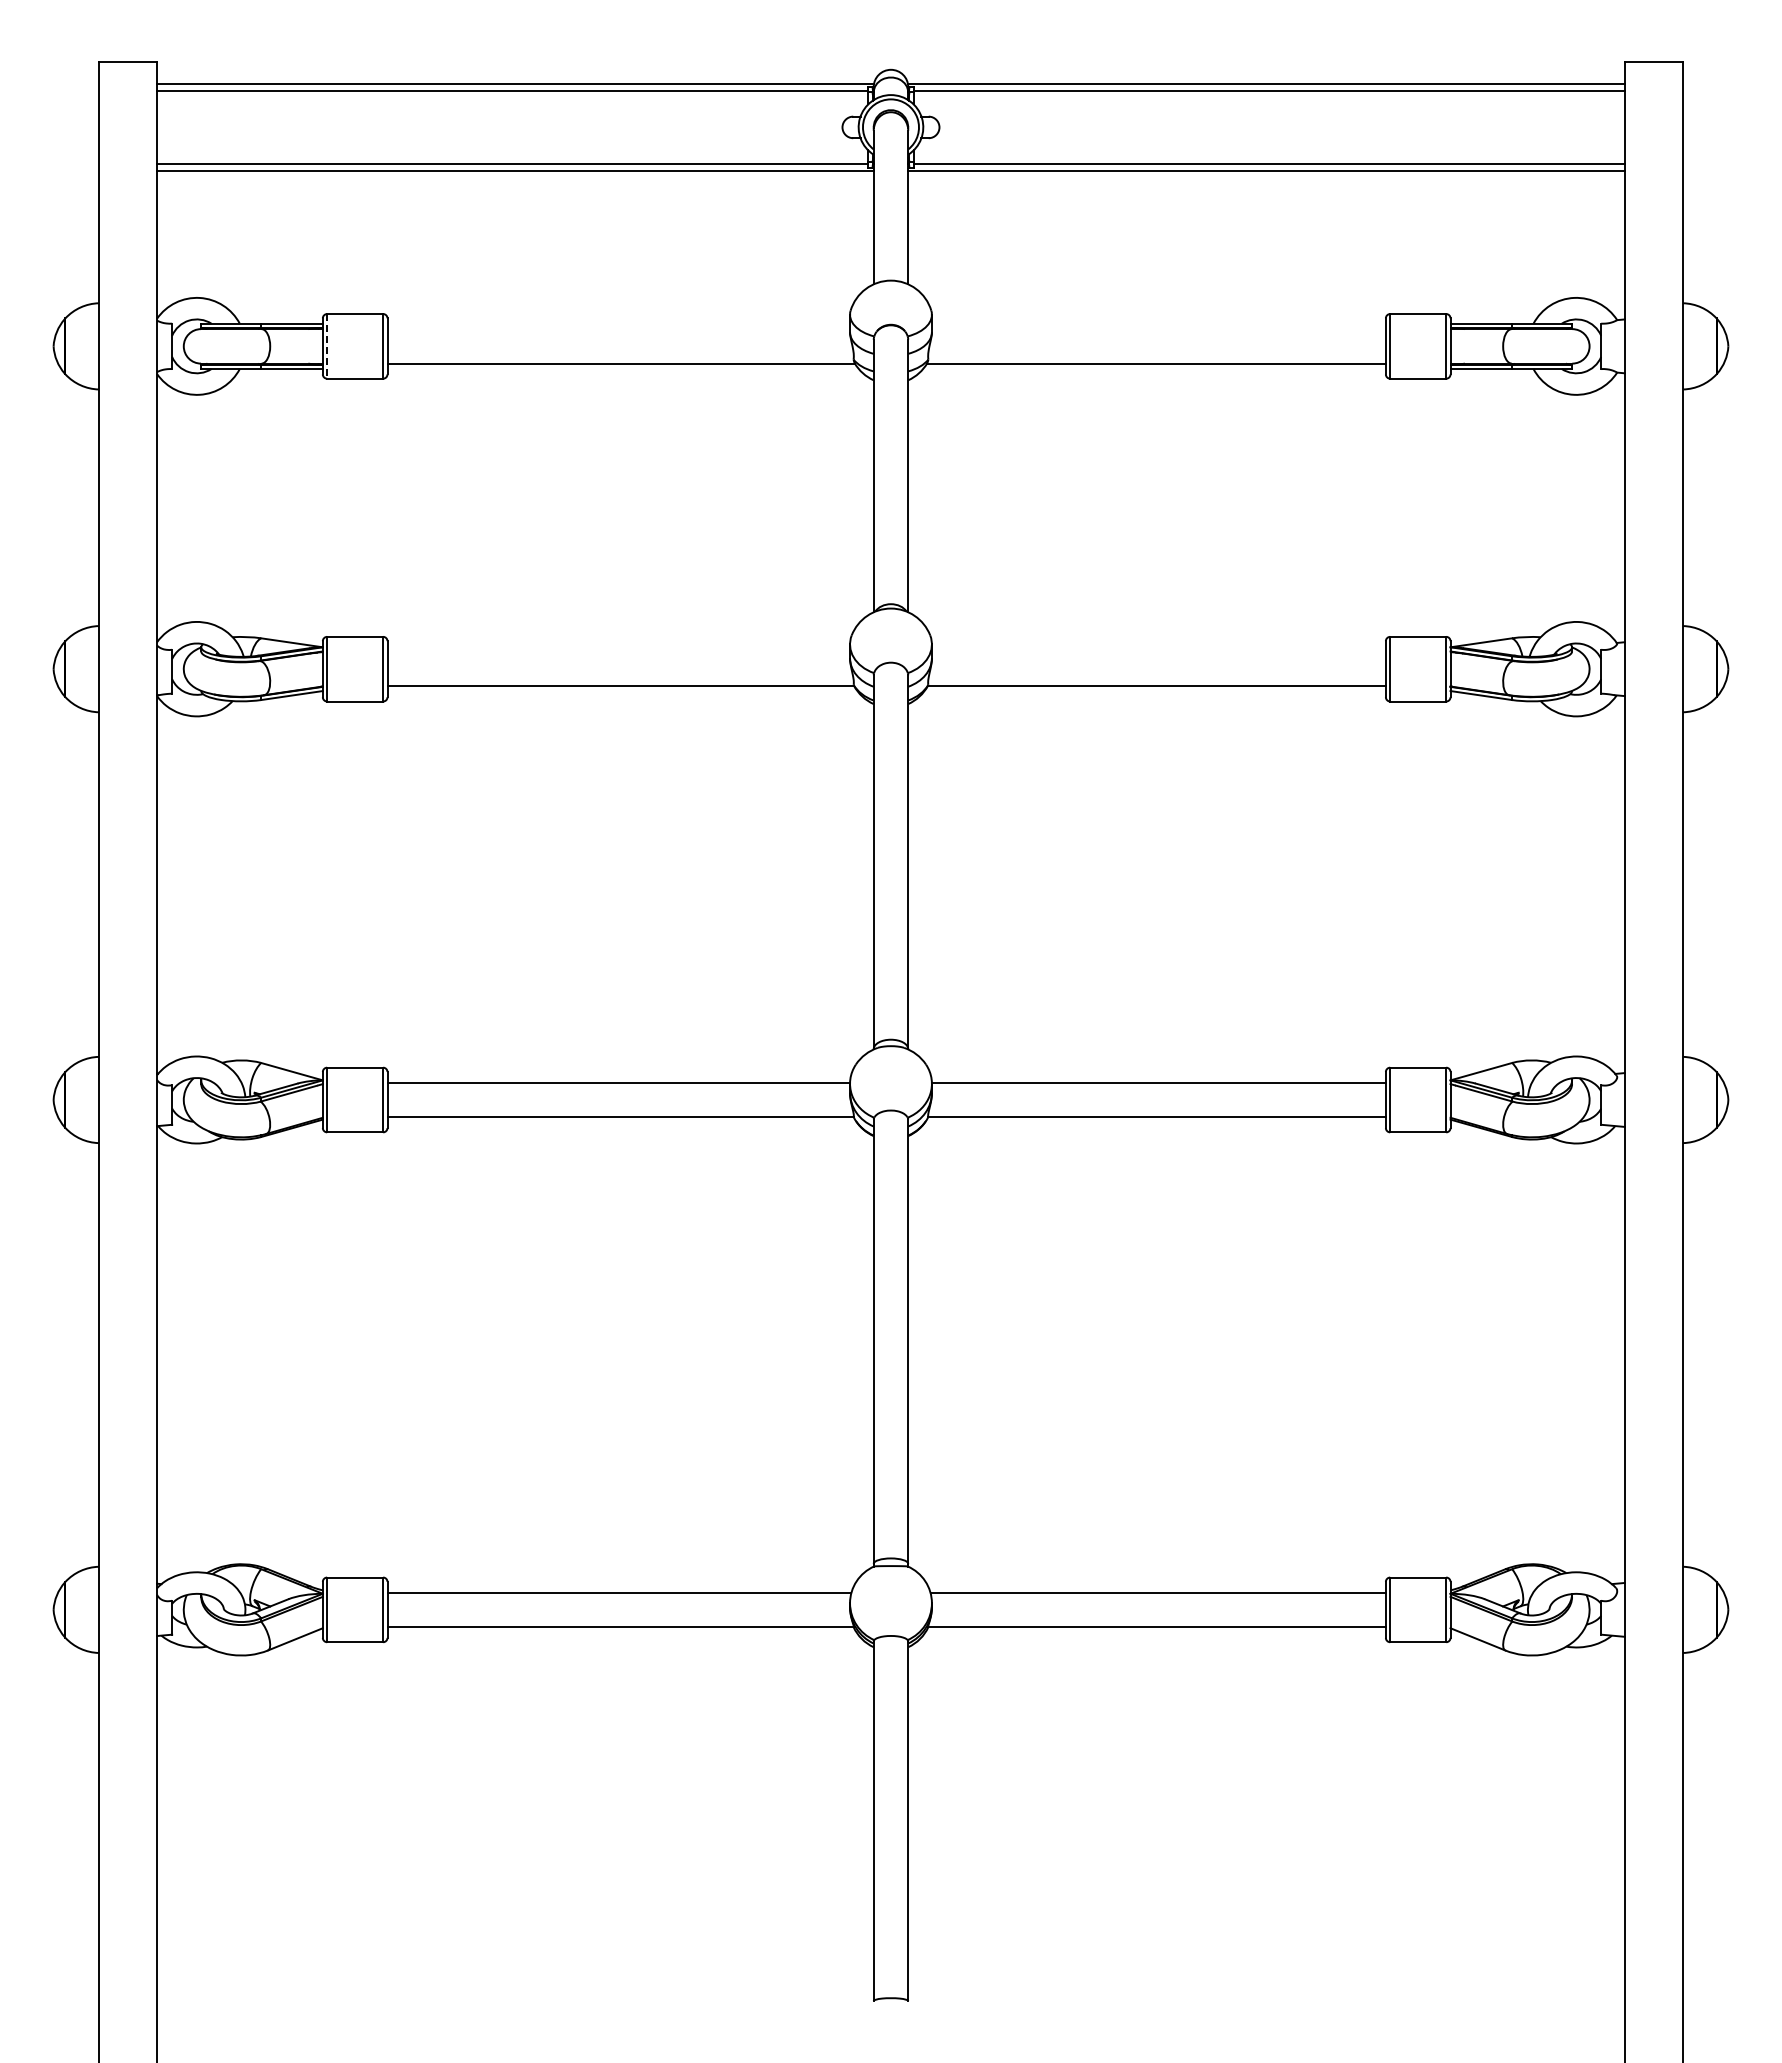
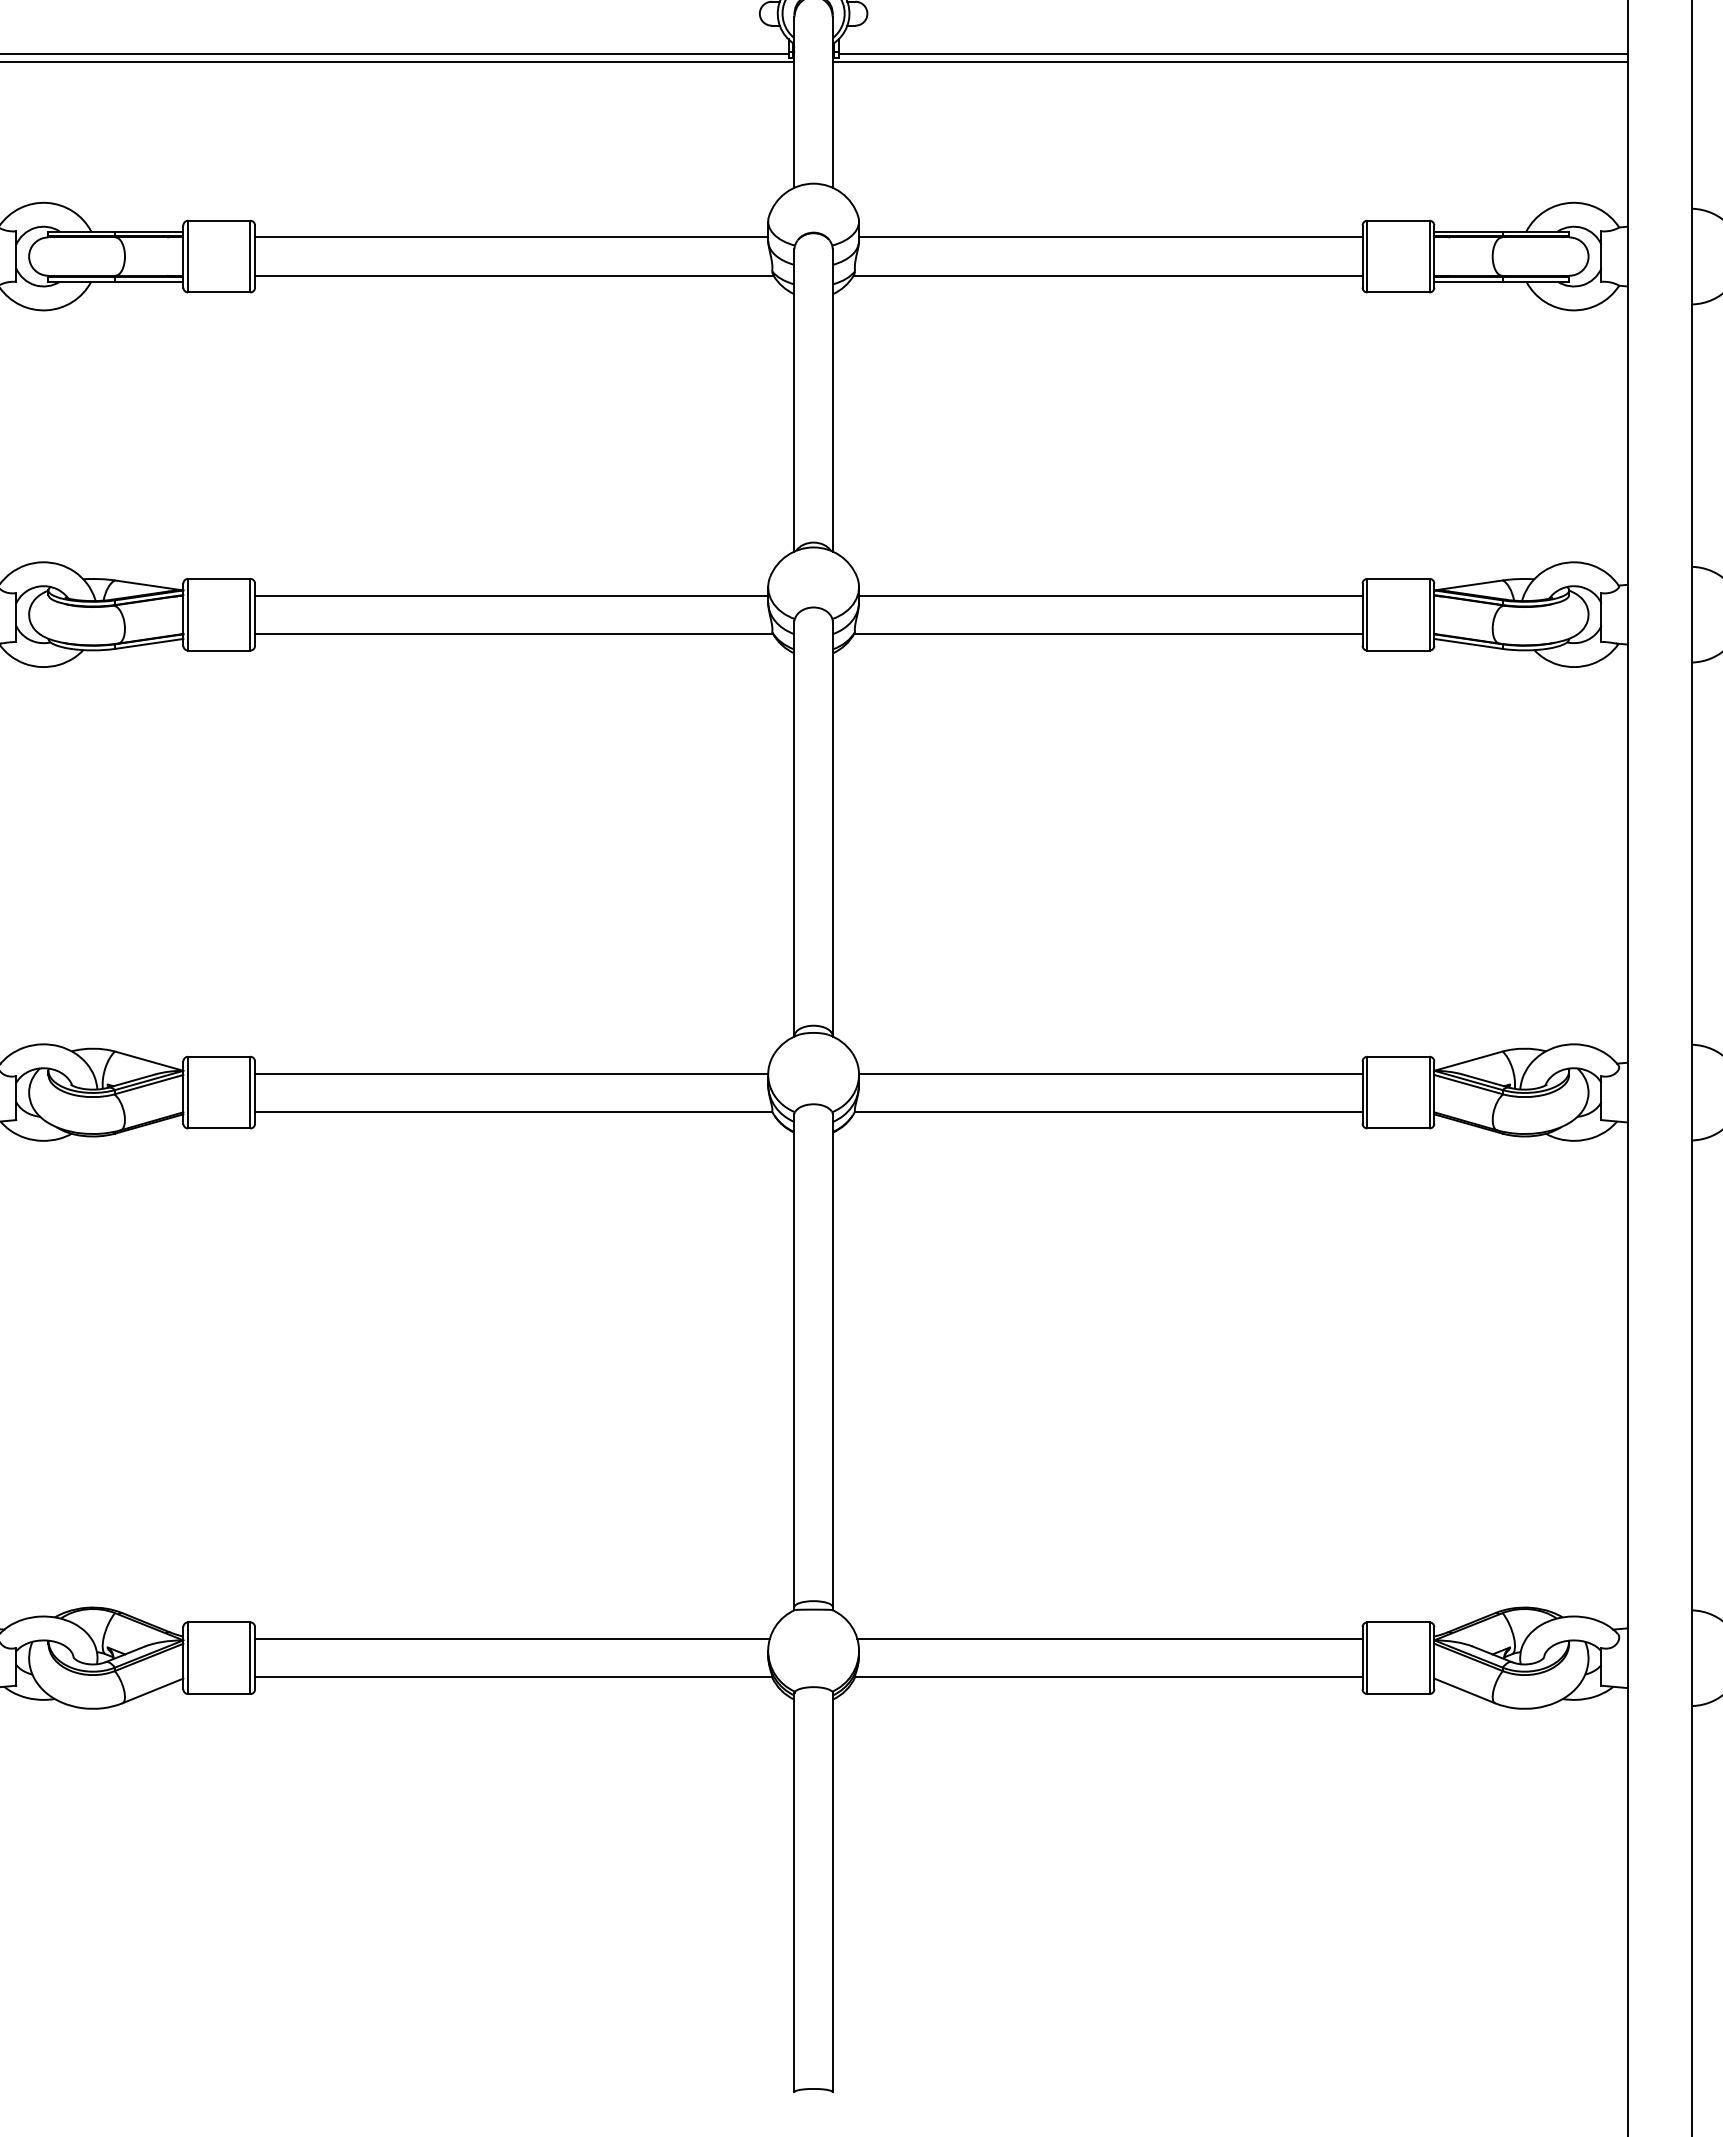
line: (618, 329) -> (511, 237), added
line: (1158, 329) -> (1110, 237), added
line: (327, 346) -> (188, 256), dashed -> solid
line: (618, 651) -> (511, 595), added
line: (1158, 651) -> (1110, 595), added

